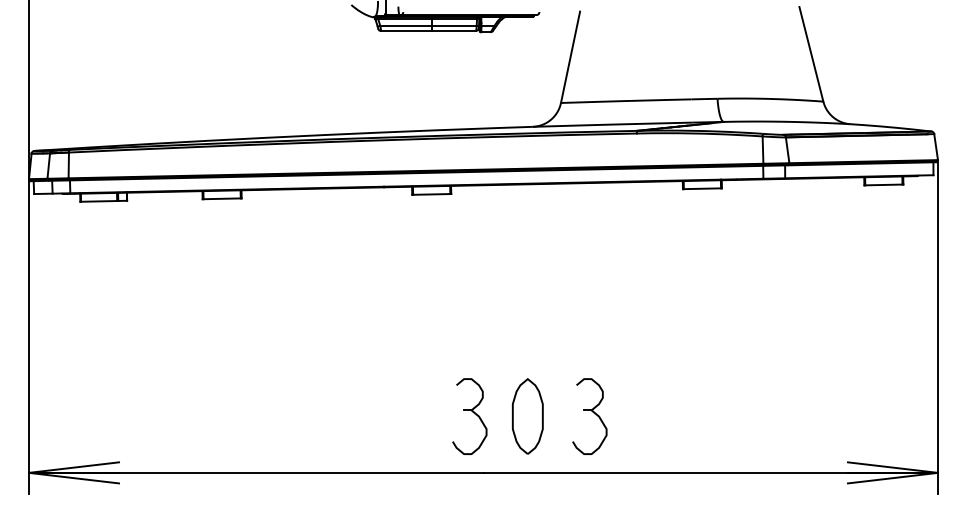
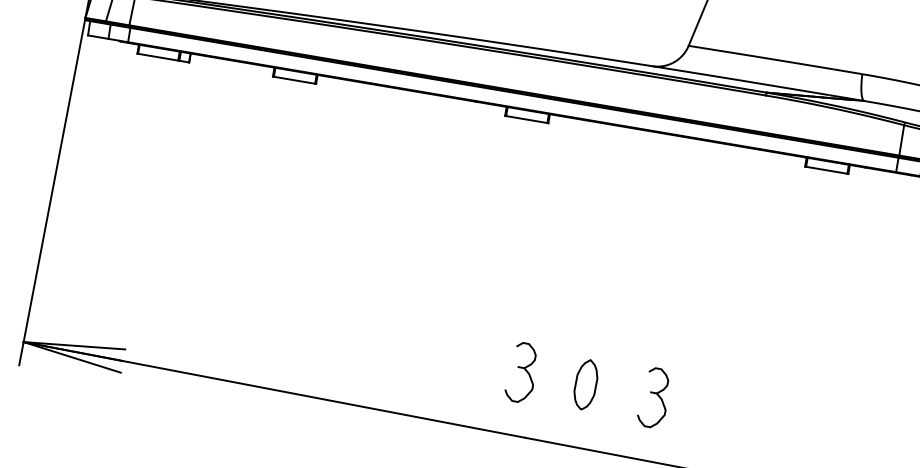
part: (469, 416) -> (521, 372), size x0.7
part: (527, 416) -> (585, 384), size x0.6
part: (589, 416) -> (654, 397), size x0.7

